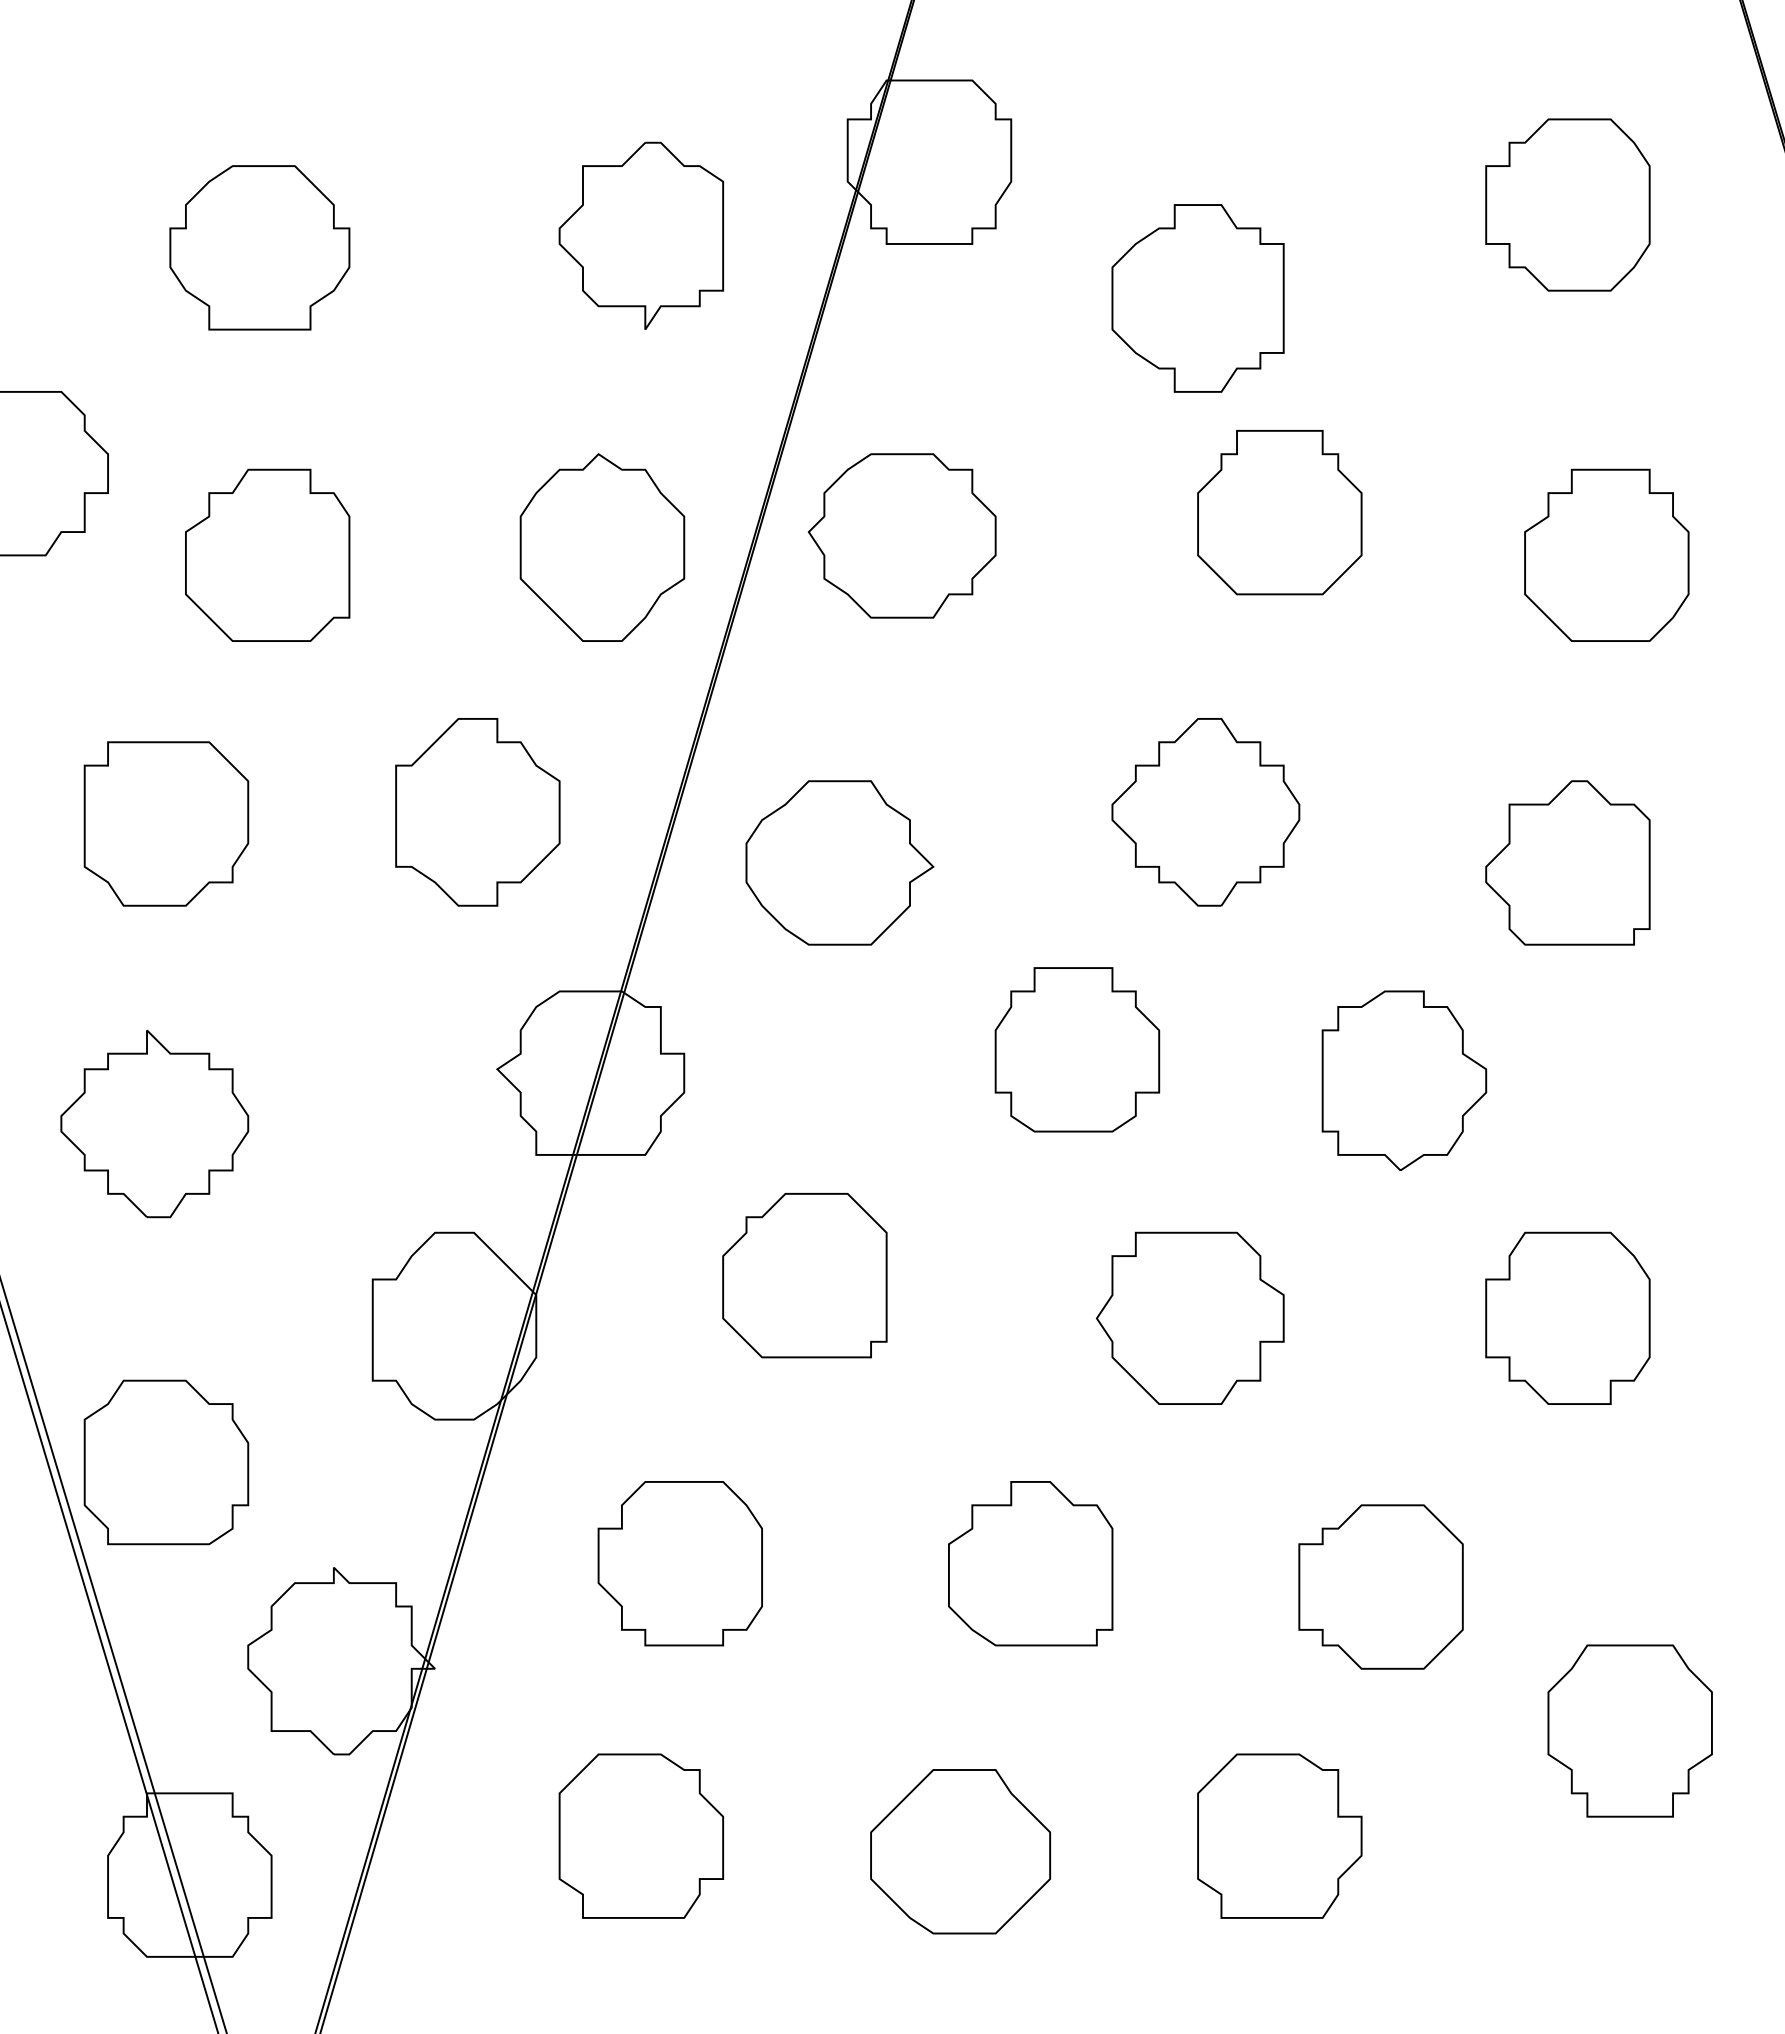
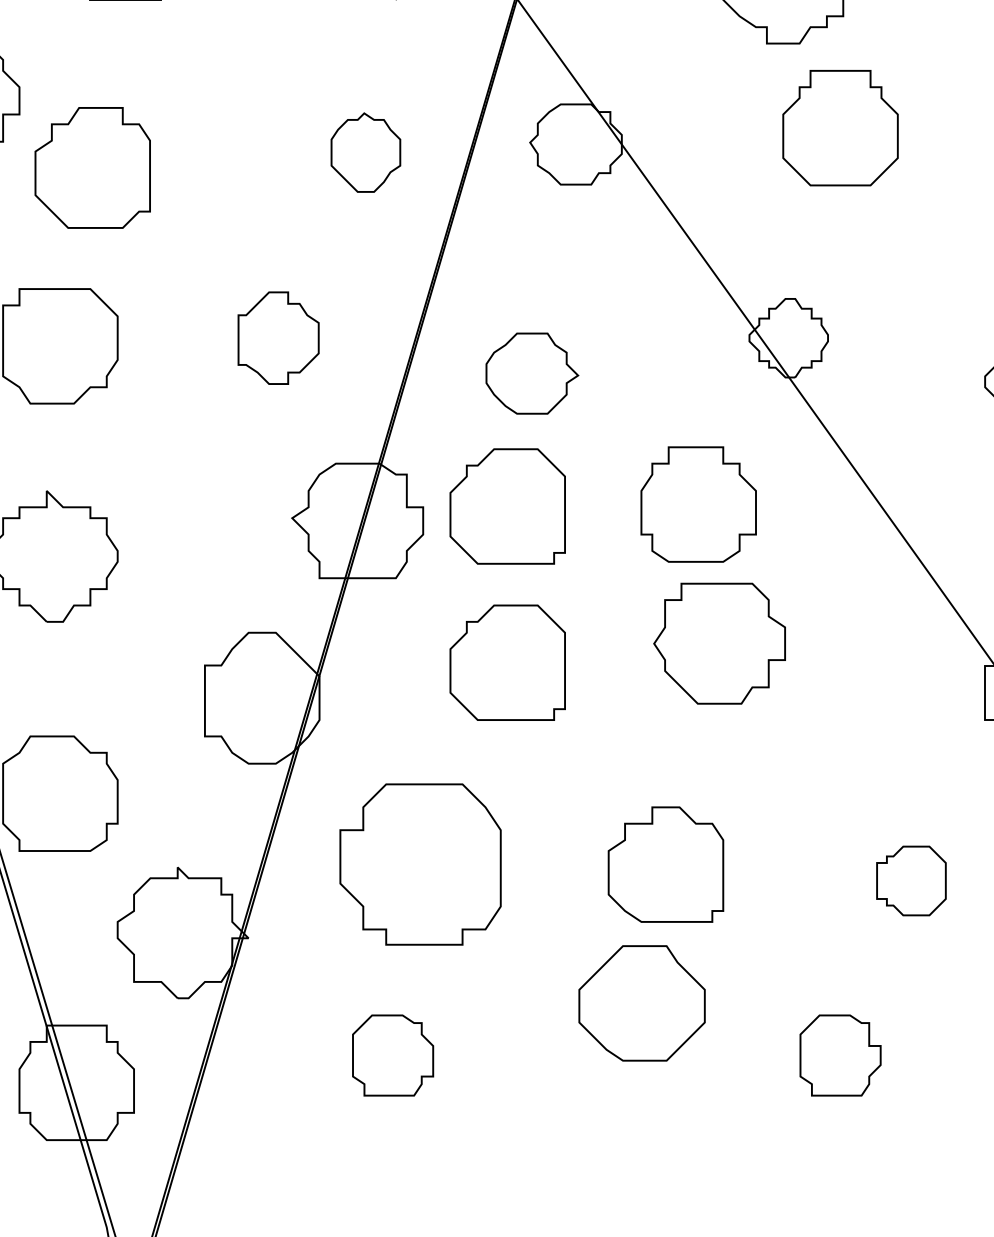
part: (902, 535) -> (576, 144), size x0.7
part: (602, 547) -> (365, 152), size x0.6
part: (267, 554) -> (92, 167), moved
part: (477, 812) -> (278, 338), size x0.7
part: (1205, 812) -> (788, 338), size x0.6
part: (839, 862) -> (531, 373), size x0.7
part: (804, 1052) -> (507, 506), added
part: (1404, 1080) -> (927, 526), removed
part: (1190, 1317) -> (719, 643), moved
part: (679, 1563) -> (419, 864), size x1.4
part: (1380, 1586) -> (911, 880), size x0.6
part: (640, 1835) -> (392, 1055), size x0.7
part: (1279, 1835) -> (840, 1055), size x0.7
part: (960, 1851) -> (642, 1003), moved

